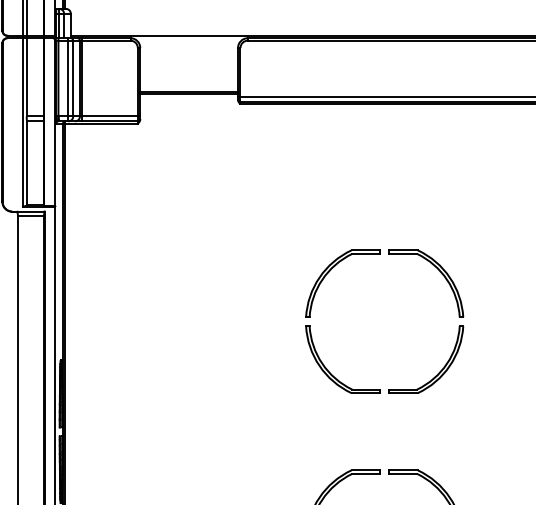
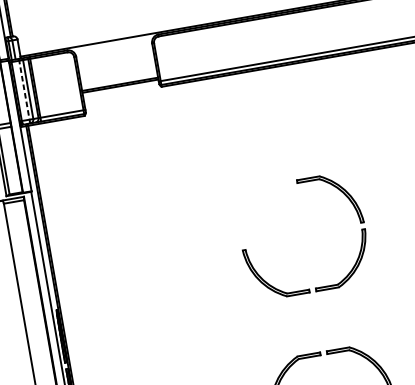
line: (68, 79) -> (24, 90), solid -> dashed
part: (330, 271) -> (254, 204), removed

